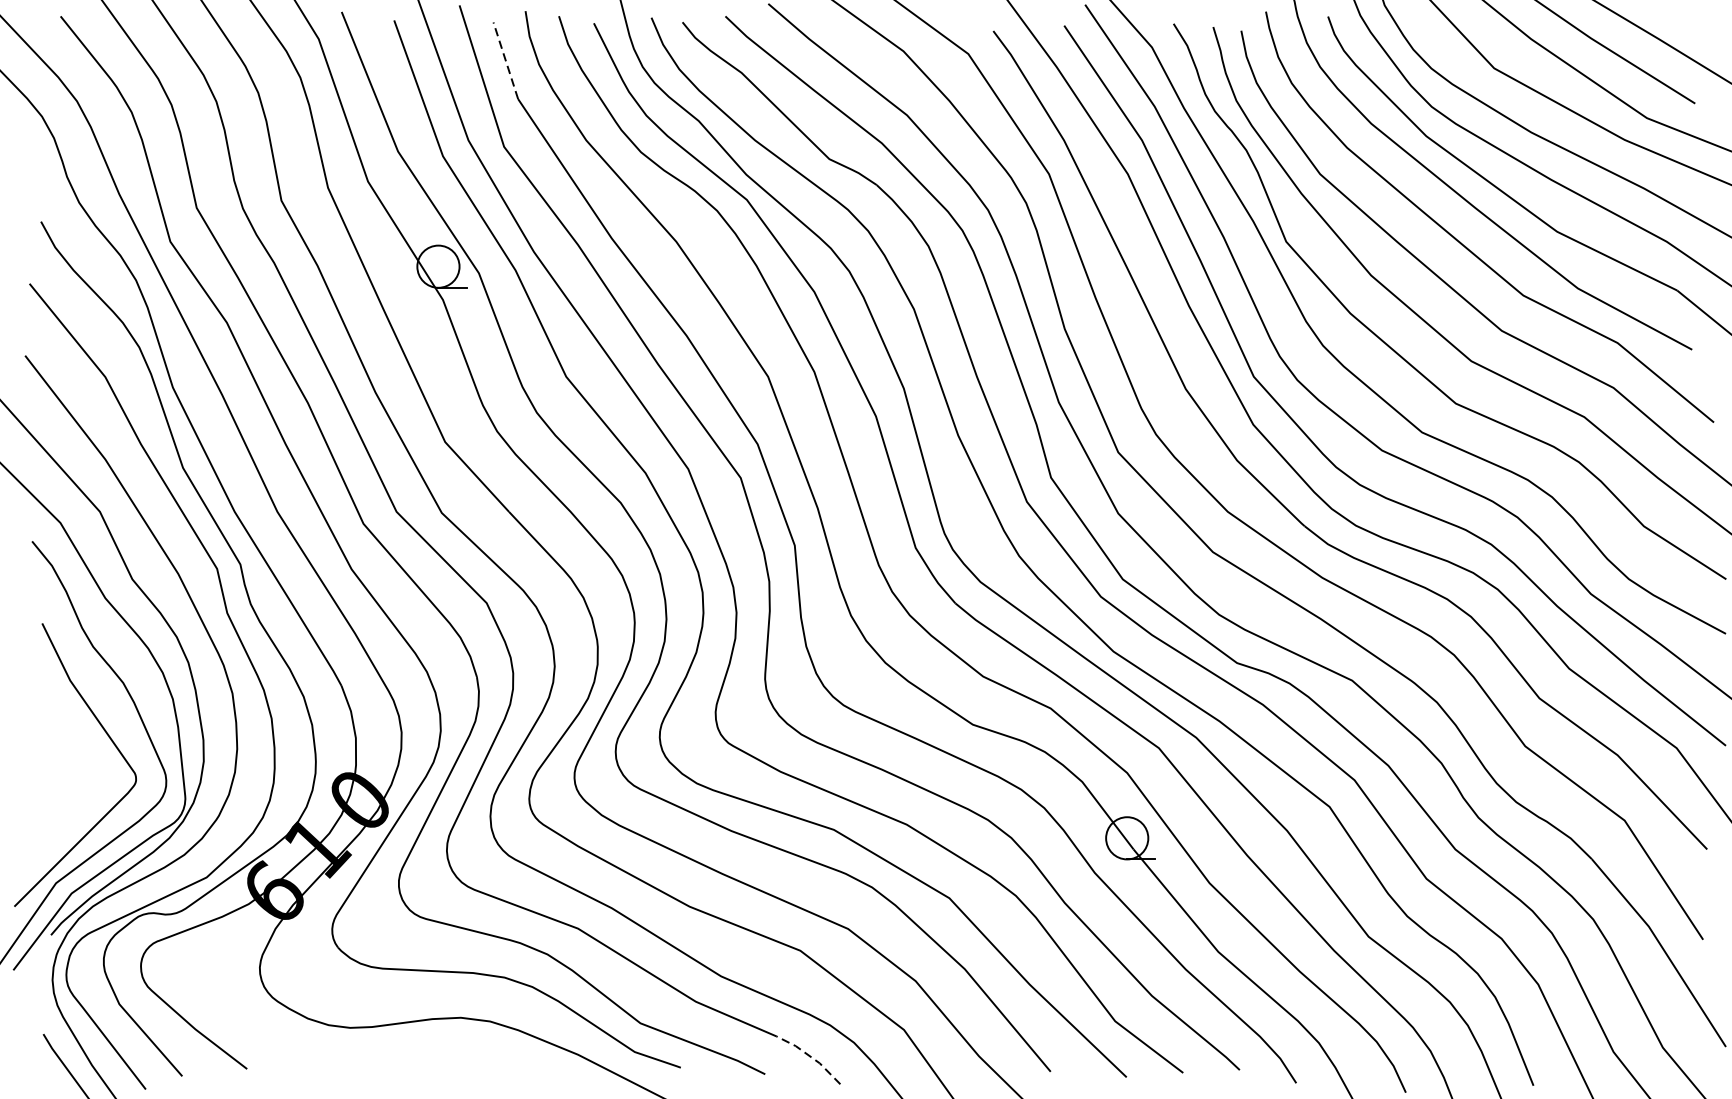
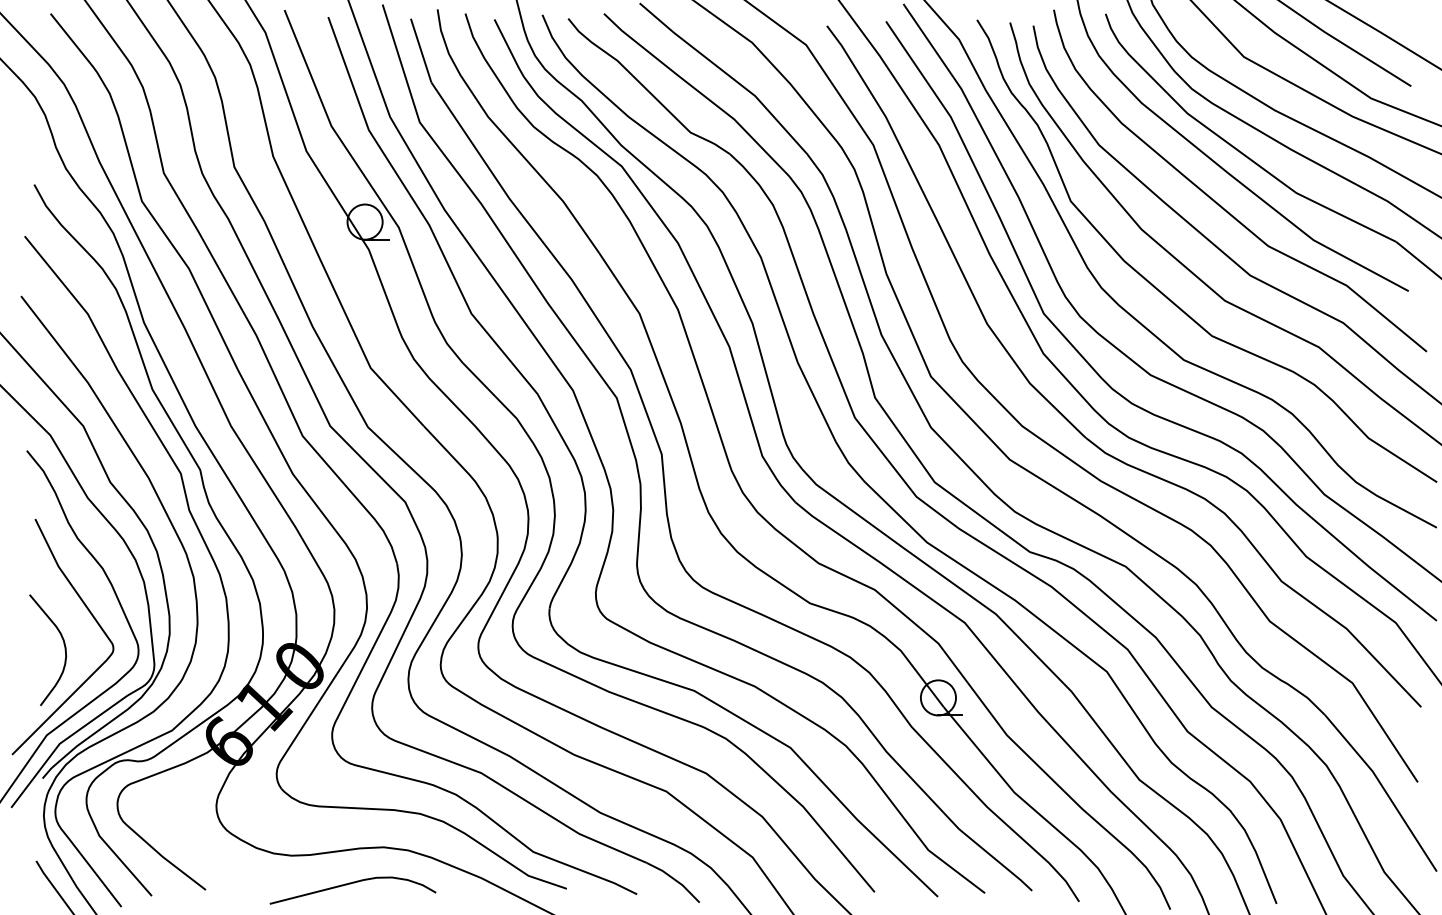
line: (506, 60) -> (421, 50), dashed -> solid
curve: (77, 781) -> (64, 650), added
line: (811, 1057) -> (675, 880), dashed -> solid
curve: (420, 1062) -> (350, 884), added

